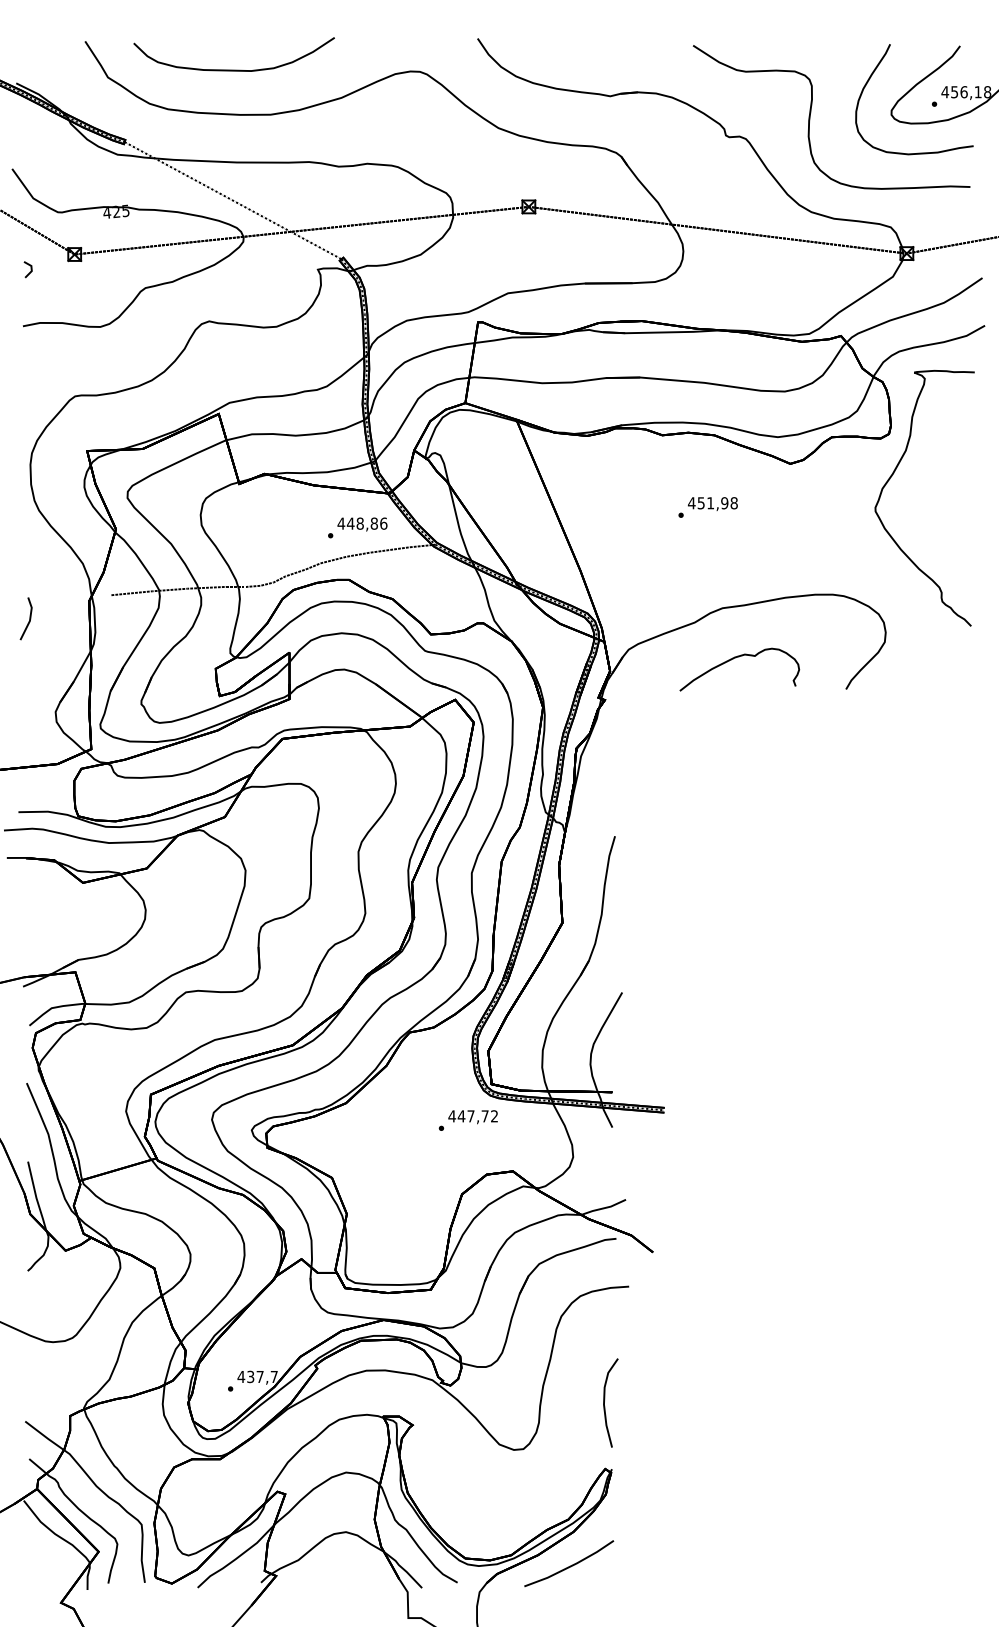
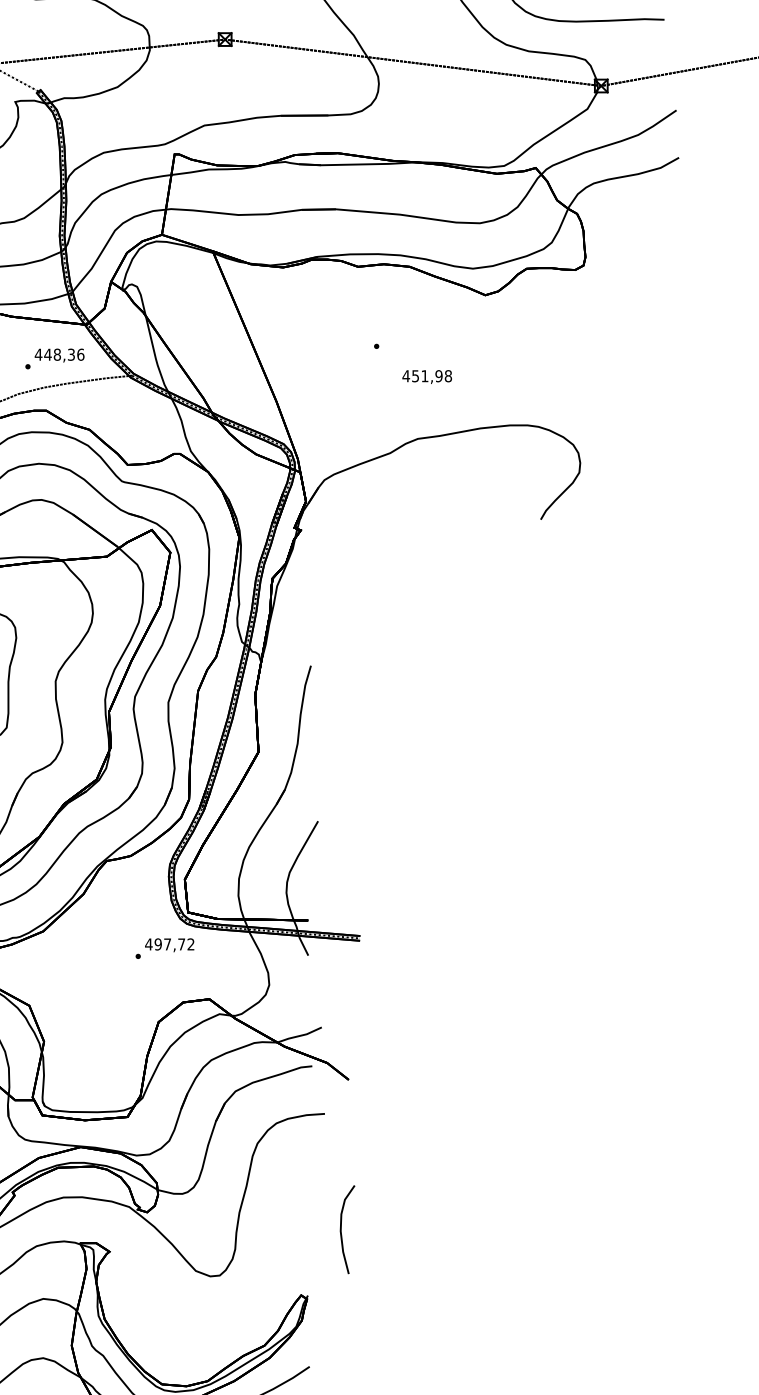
curve: (892, 476) -> (586, 307), removed
text: (712, 503) -> (426, 376), moved
text: (373, 523) -> (70, 354), 448,86 -> 448,36
curve: (733, 659) -> (428, 489), removed
text: (461, 1116) -> (158, 944), 447,72 -> 497,72
curve: (605, 1399) -> (342, 1226), moved

